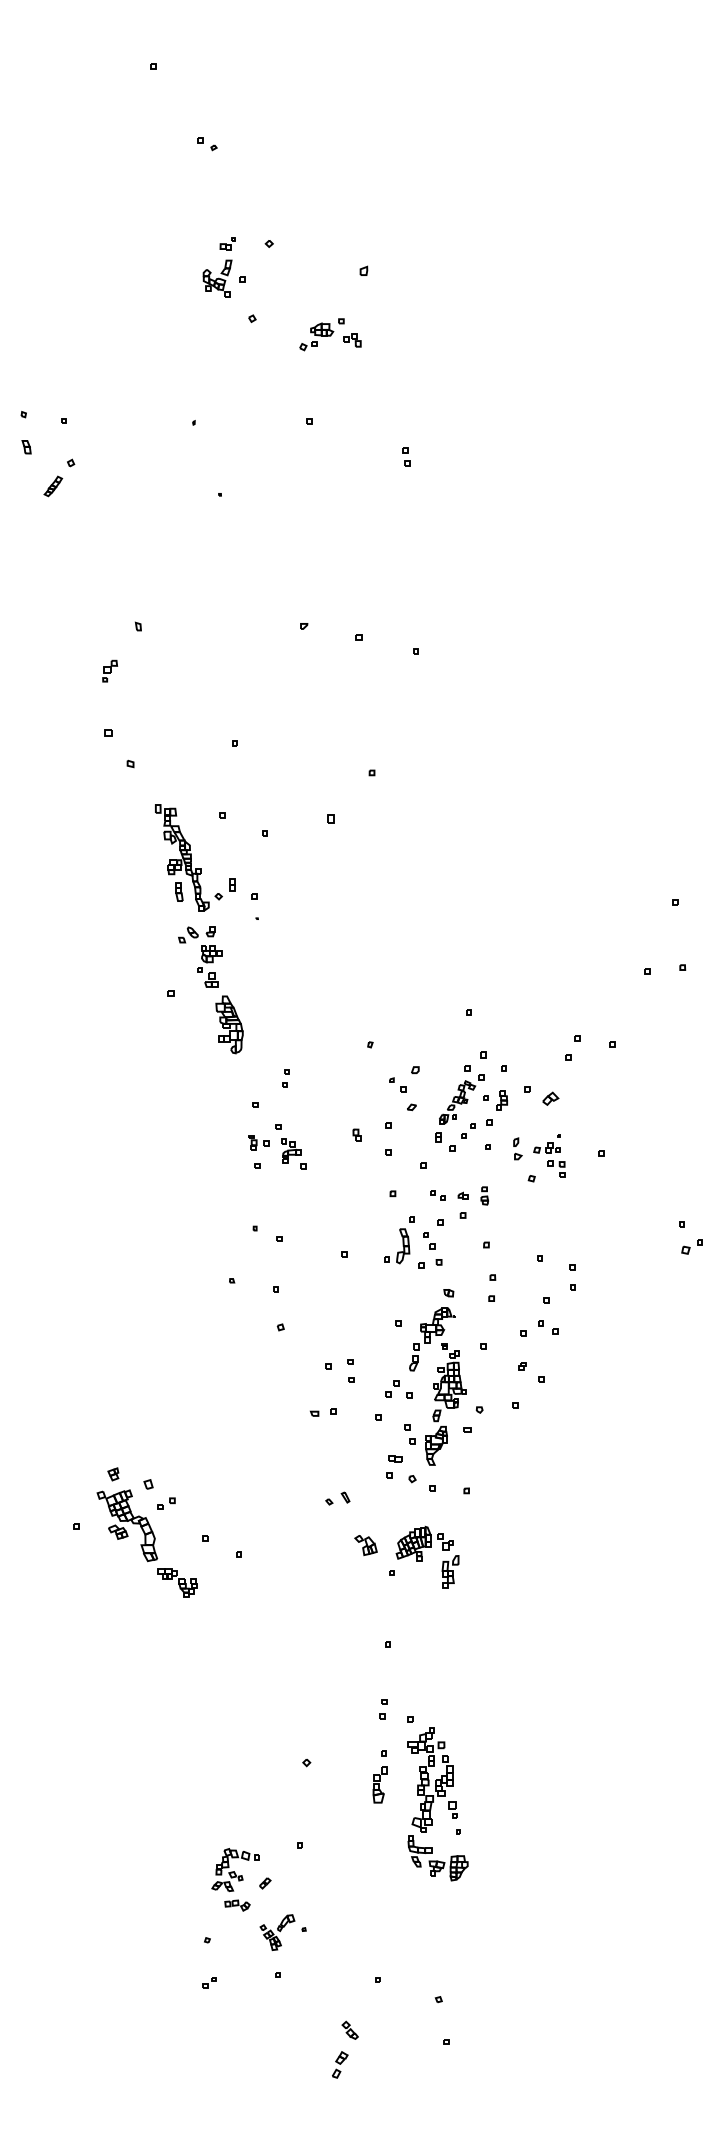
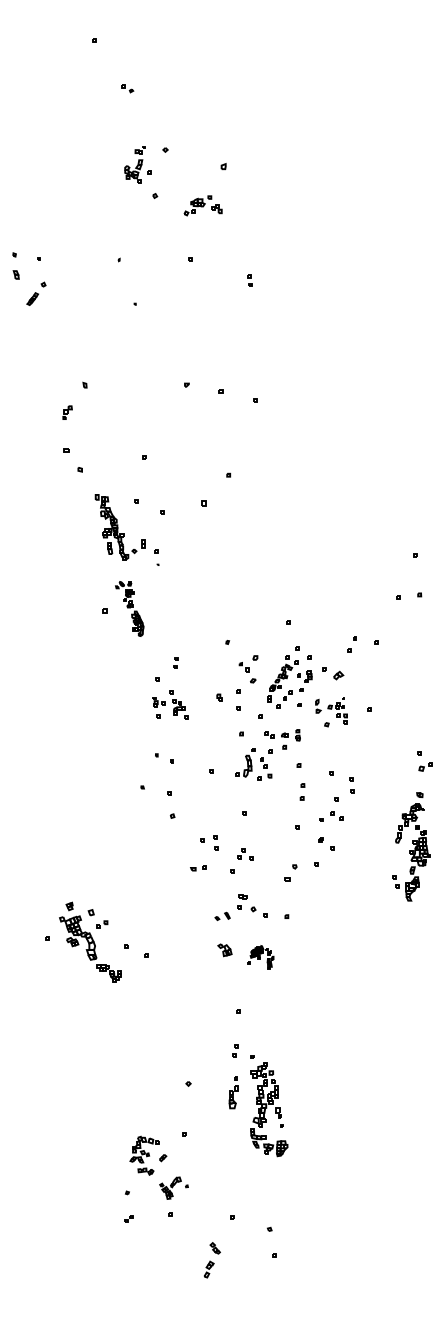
part: (210, 989) -> (129, 608), size x0.7
part: (435, 1376) -> (411, 846), moved
part: (337, 1497) -> (222, 915), moved
part: (423, 1555) -> (260, 956), size x0.6

